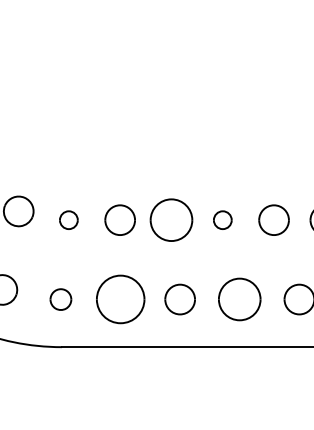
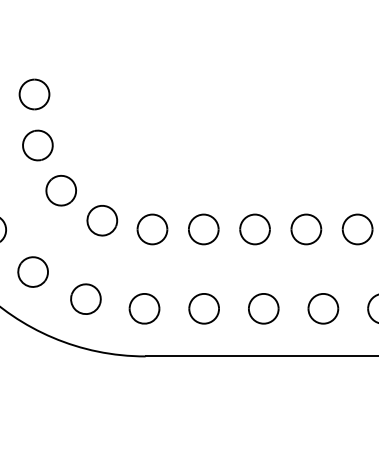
part: (68, 220) -> (152, 229), size x1.67
part: (170, 220) -> (254, 229), size x0.71
part: (222, 220) -> (306, 229), size x1.67
part: (60, 299) -> (144, 308), size x1.43
part: (119, 299) -> (203, 308), size x0.62
part: (239, 299) -> (323, 308), size x0.71

